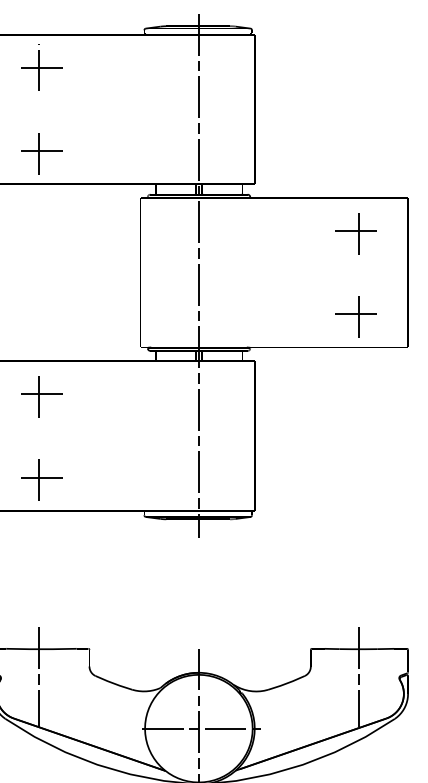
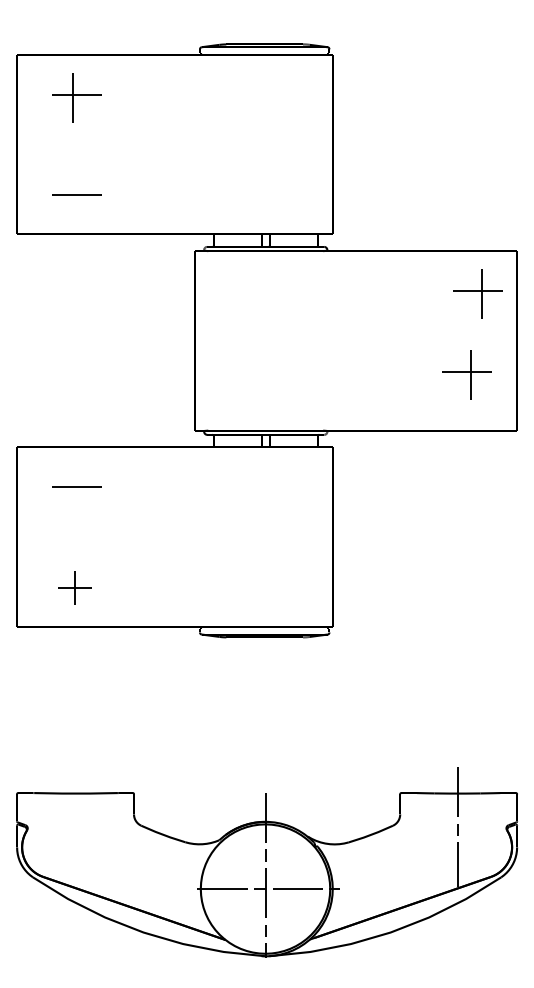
line: (39, 151) -> (73, 194), removed
part: (355, 233) -> (477, 293), moved
line: (198, 275) -> (265, 344), removed
part: (355, 316) -> (466, 374), moved
line: (39, 393) -> (73, 486), removed
part: (41, 479) -> (76, 589), size x0.6
line: (39, 677) -> (73, 827), removed

